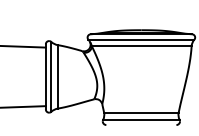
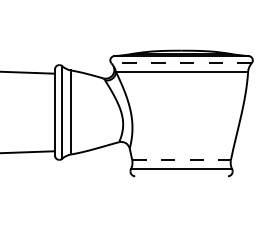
line: (141, 39) -> (181, 63), solid -> dashed
line: (142, 112) -> (182, 159), solid -> dashed

